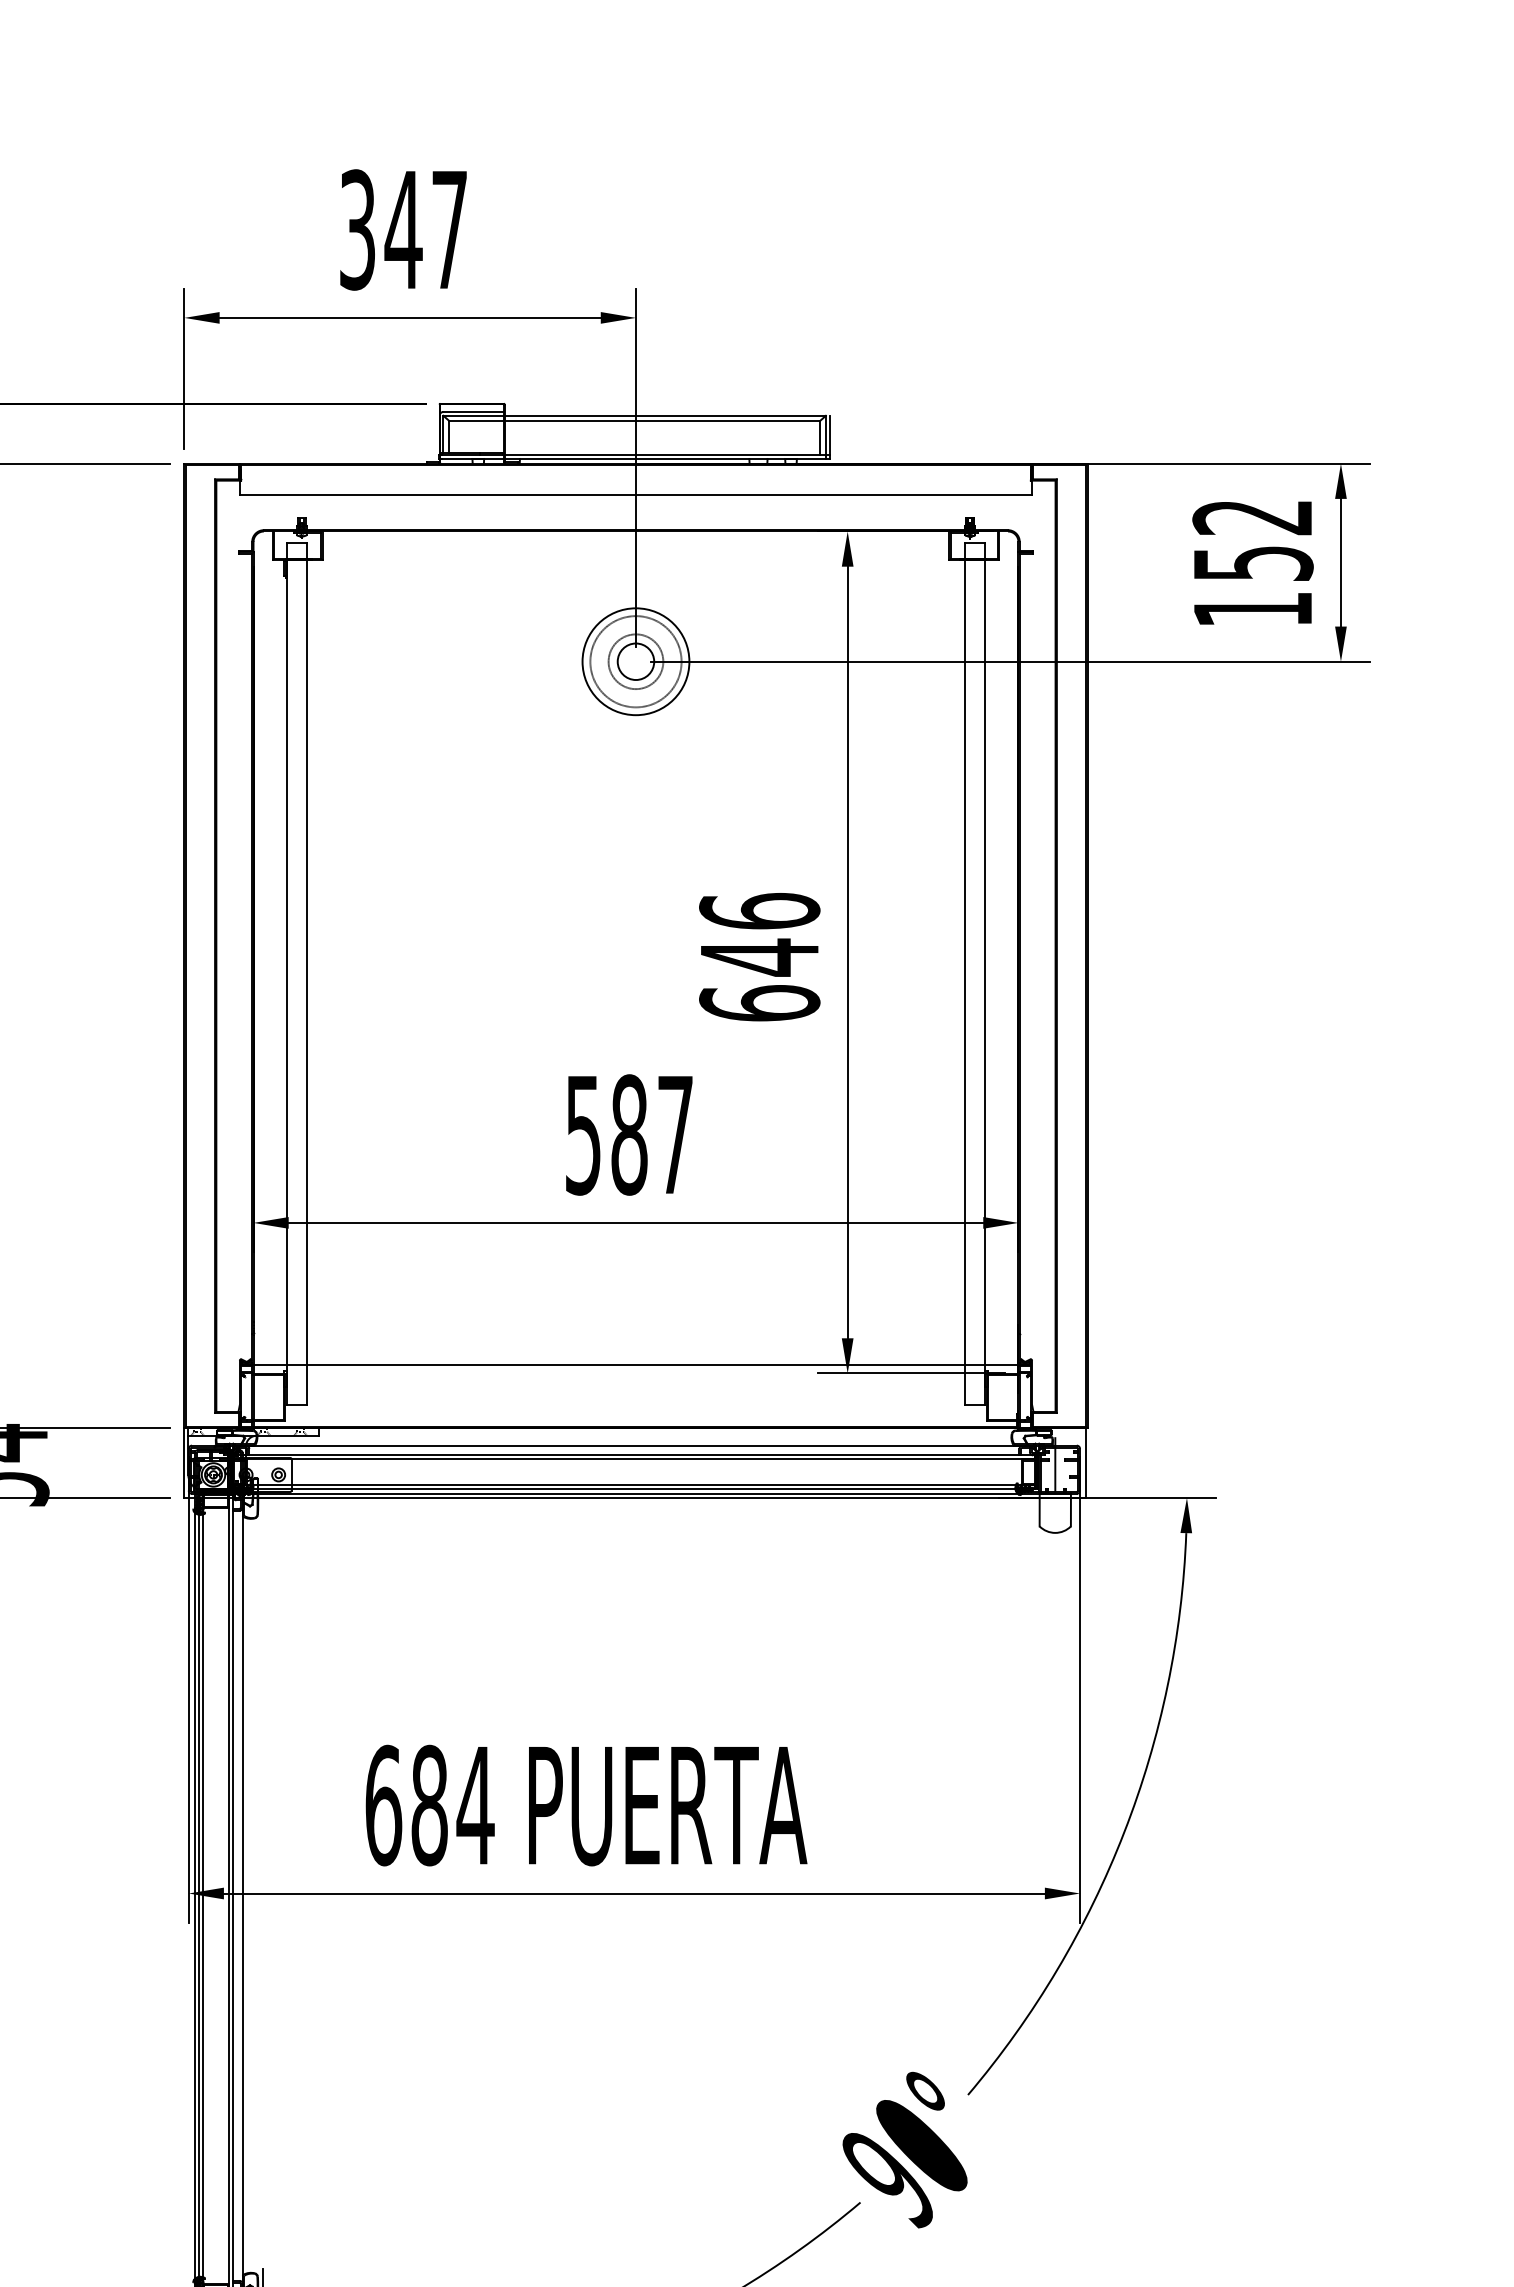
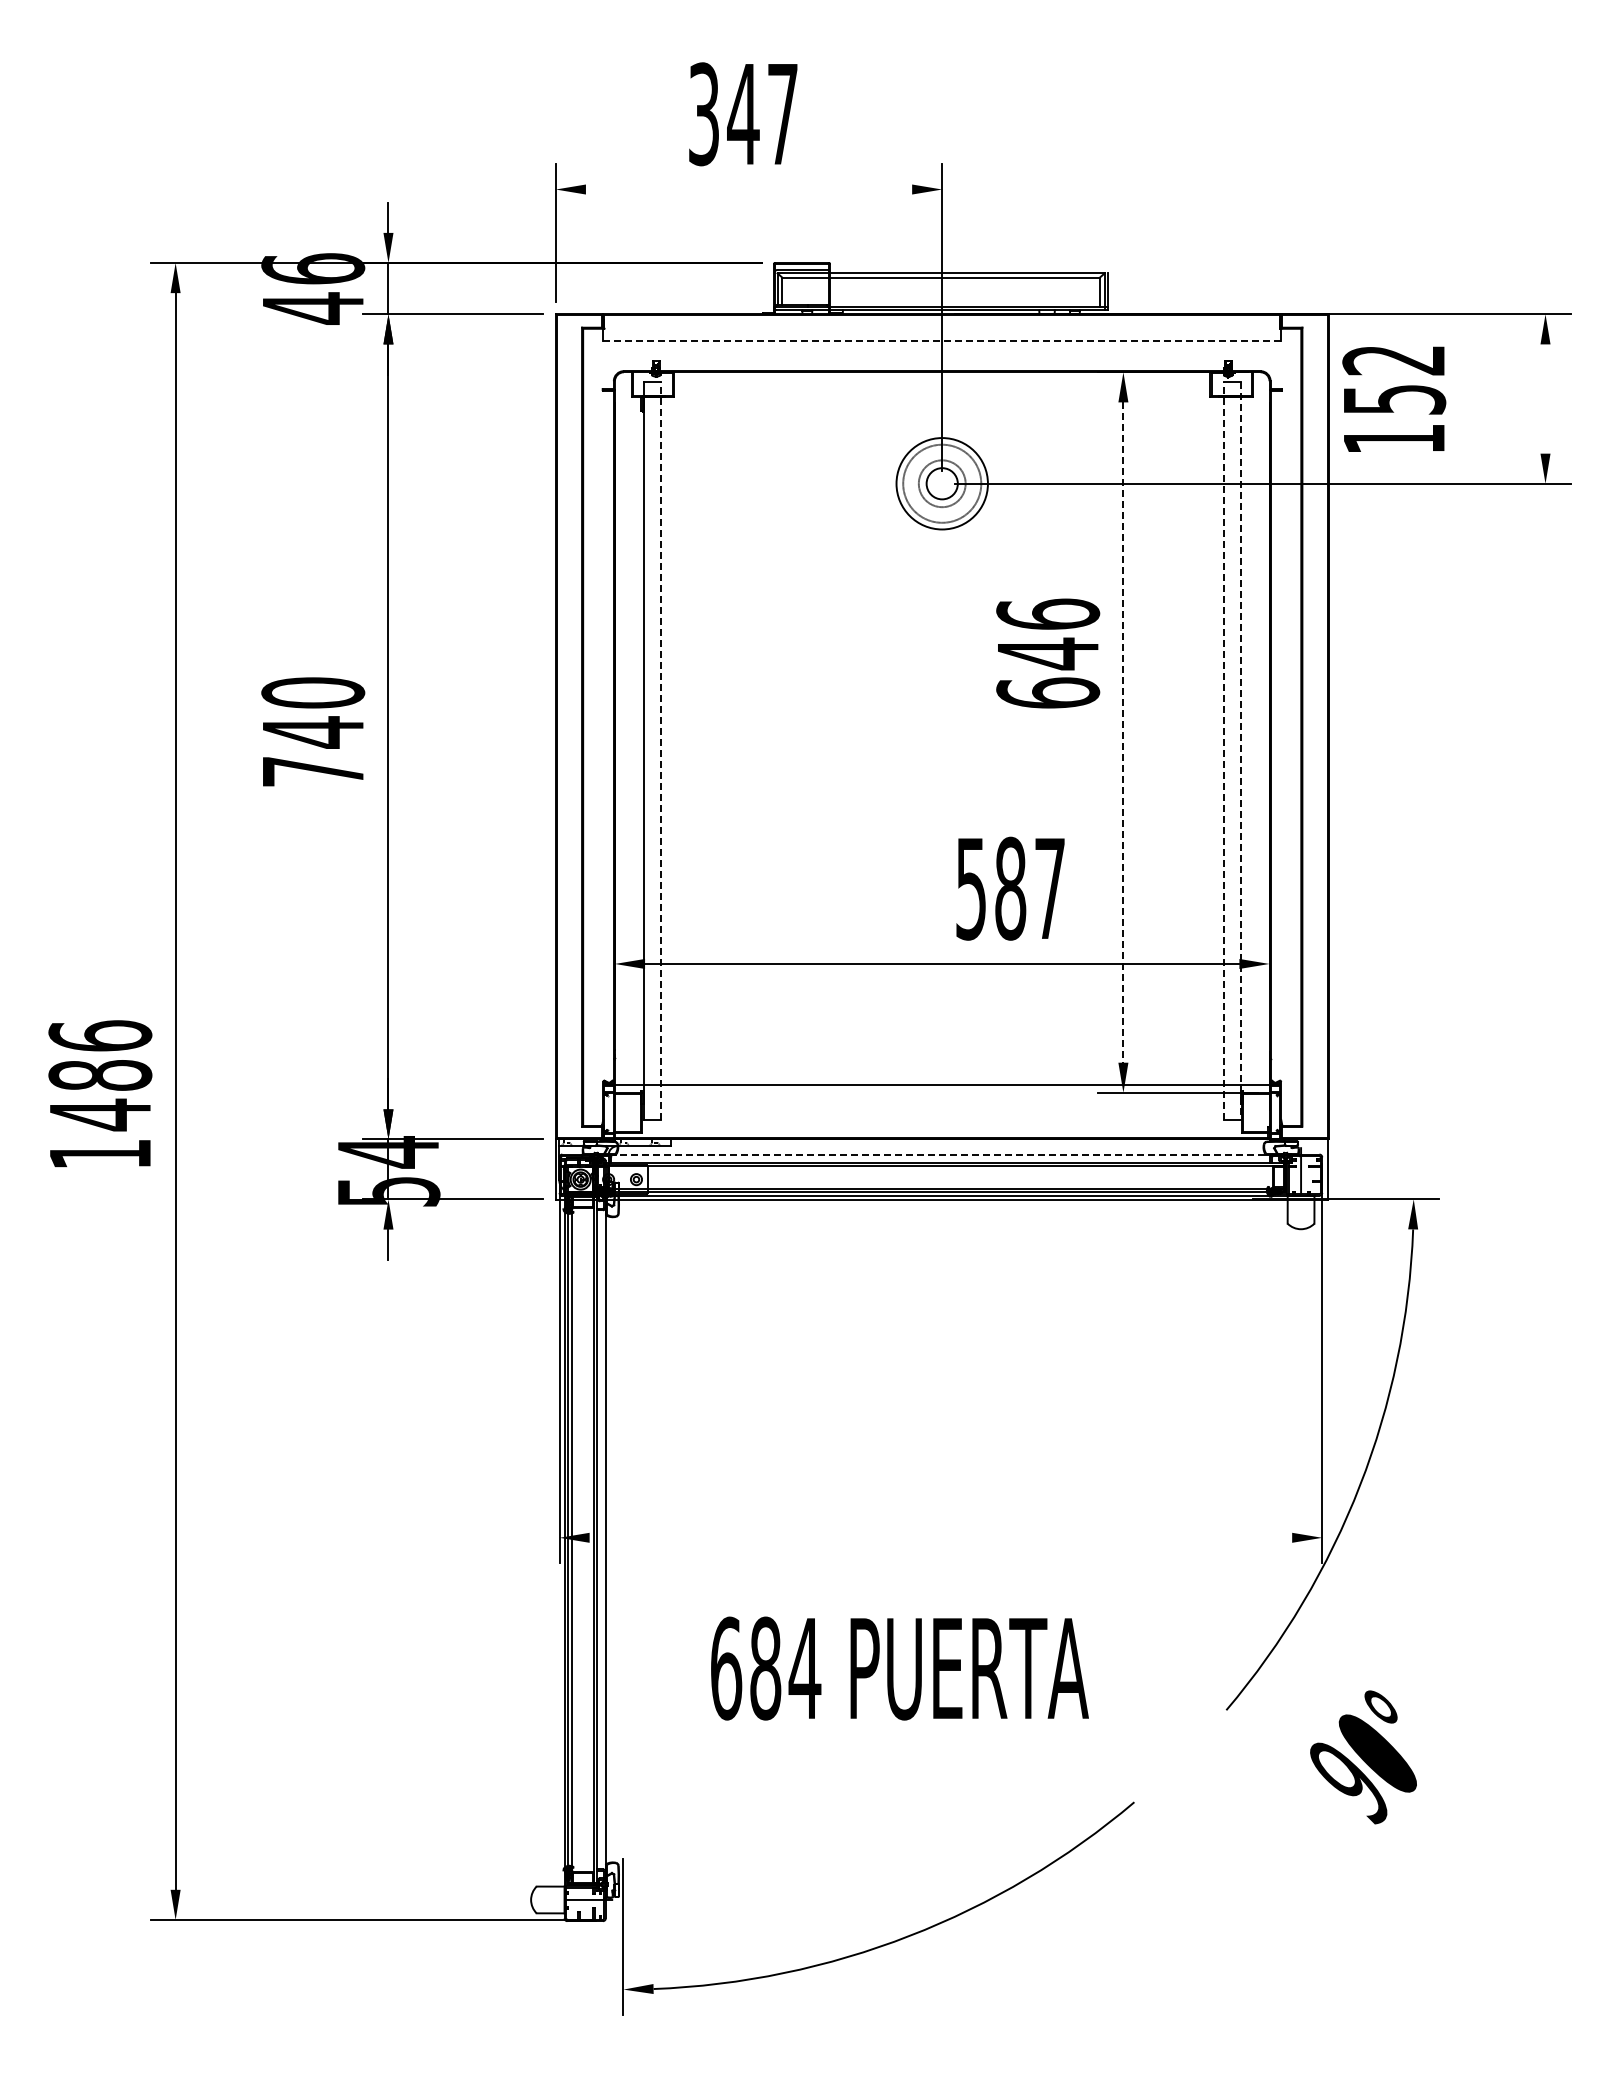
line: (409, 317) -> (748, 189), removed
line: (636, 495) -> (942, 341), solid -> dashed
text: (1253, 562) -> (1394, 398), moved
line: (1340, 562) -> (1545, 398), removed
line: (847, 953) -> (1123, 733), solid -> dashed
text: (760, 957) -> (1048, 653), moved
line: (306, 973) -> (660, 750), solid -> dashed
line: (964, 973) -> (1223, 750), solid -> dashed
line: (984, 974) -> (1240, 751), solid -> dashed
text: (629, 1134) -> (1010, 888), moved
line: (635, 1445) -> (941, 1154), solid -> dashed
text: (586, 1805) -> (899, 1668), moved
line: (633, 1893) -> (940, 1537), removed
text: (905, 2150) -> (1363, 1757), moved

